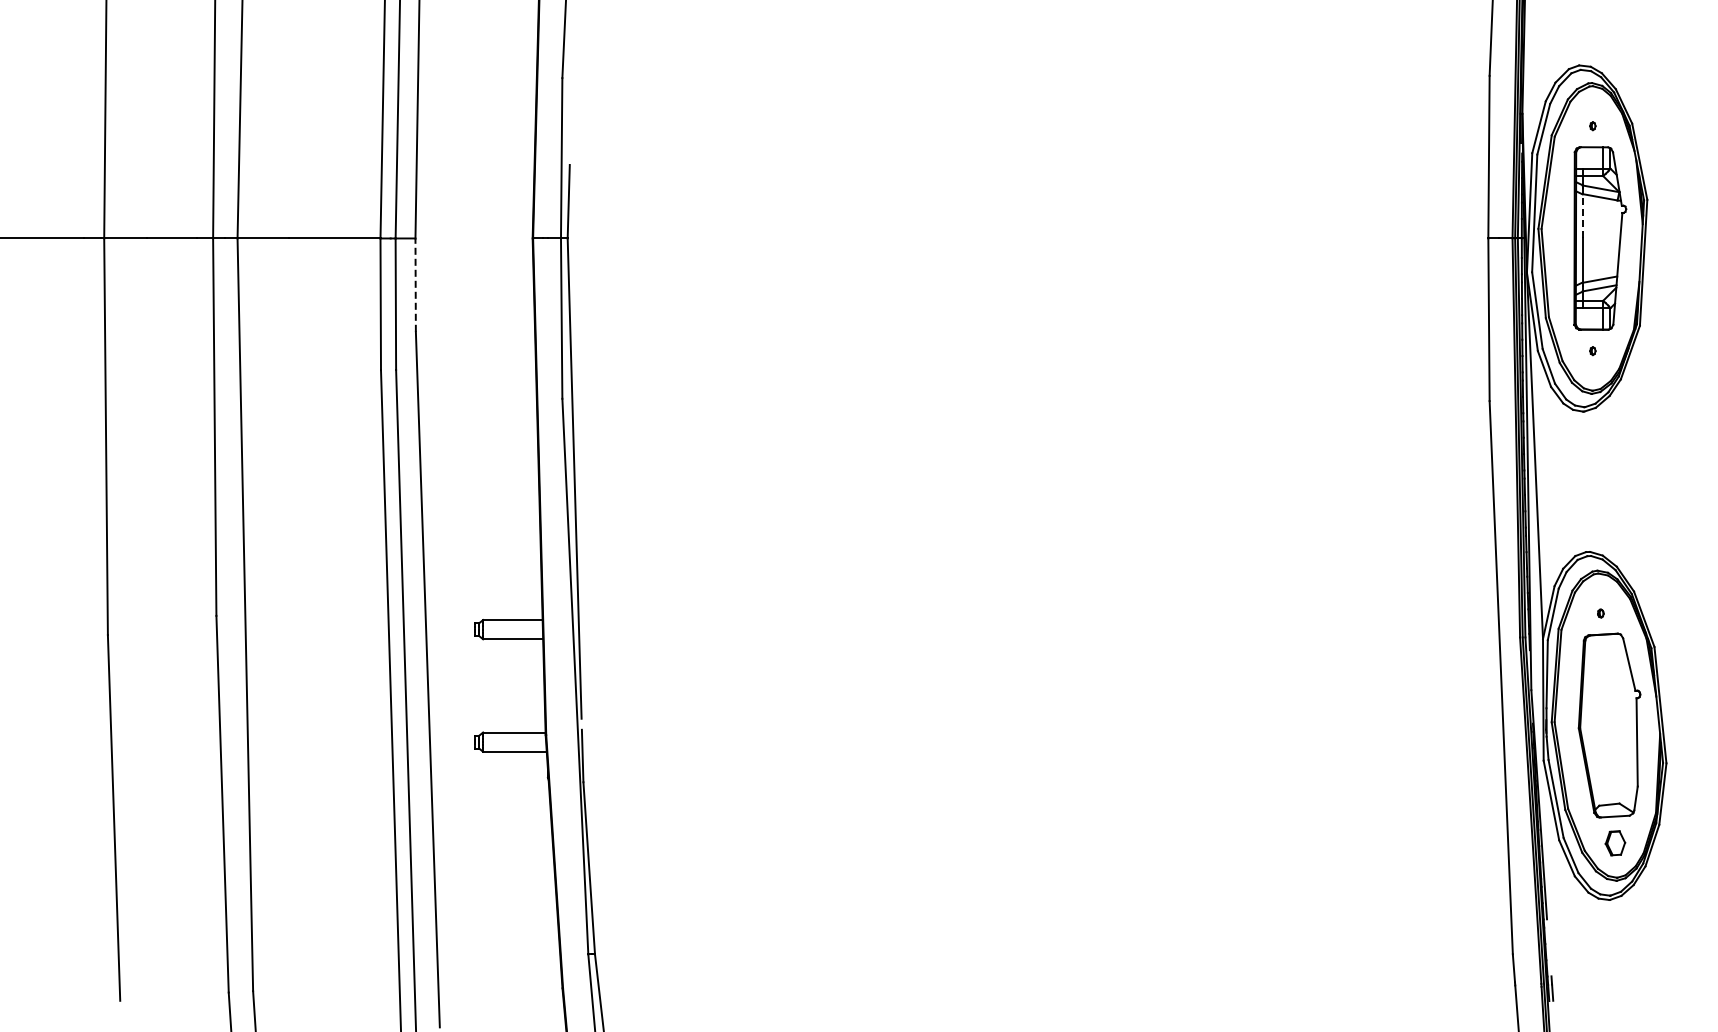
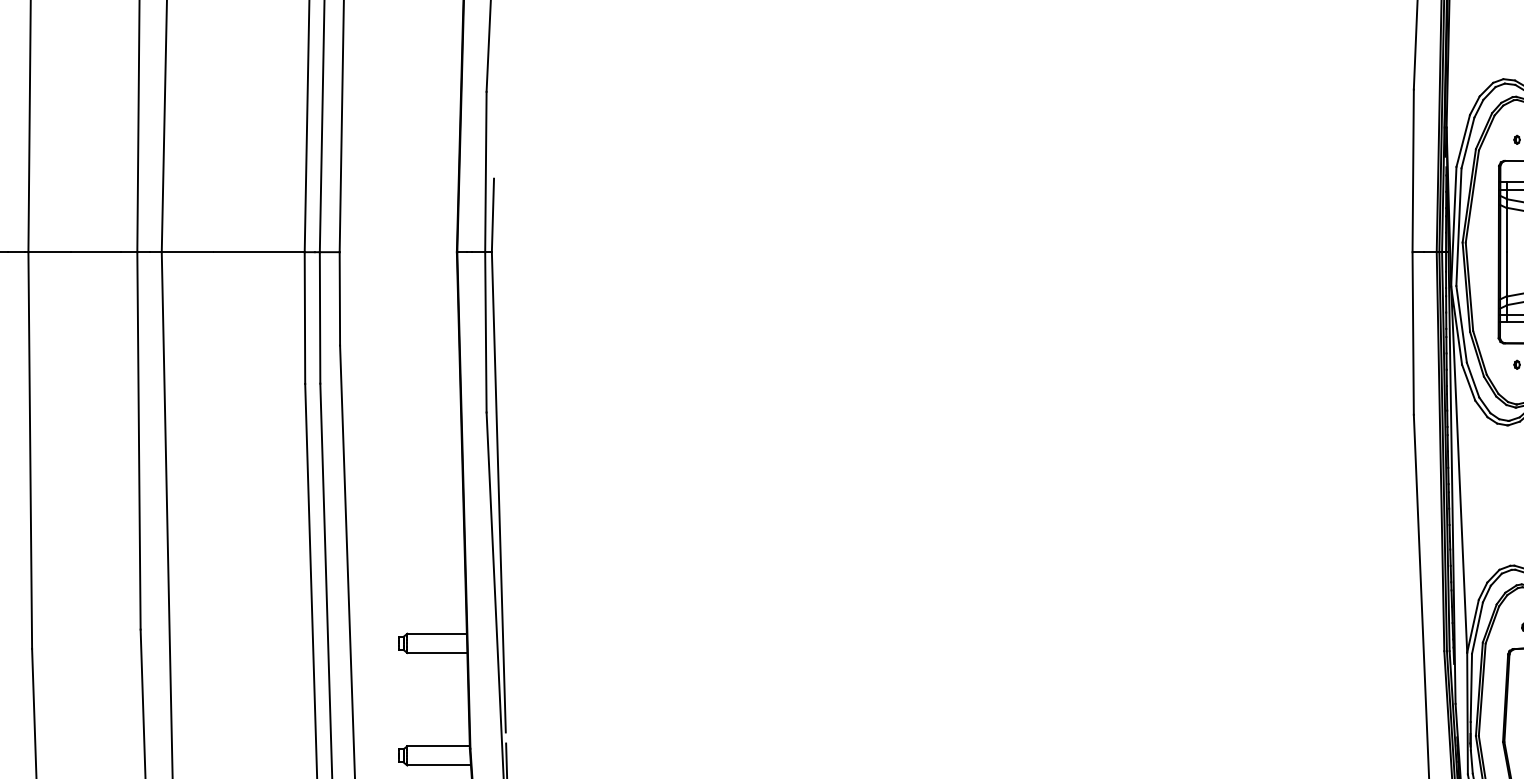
line: (1582, 215) -> (1506, 229), dashed -> solid
line: (415, 285) -> (339, 299), dashed -> solid

